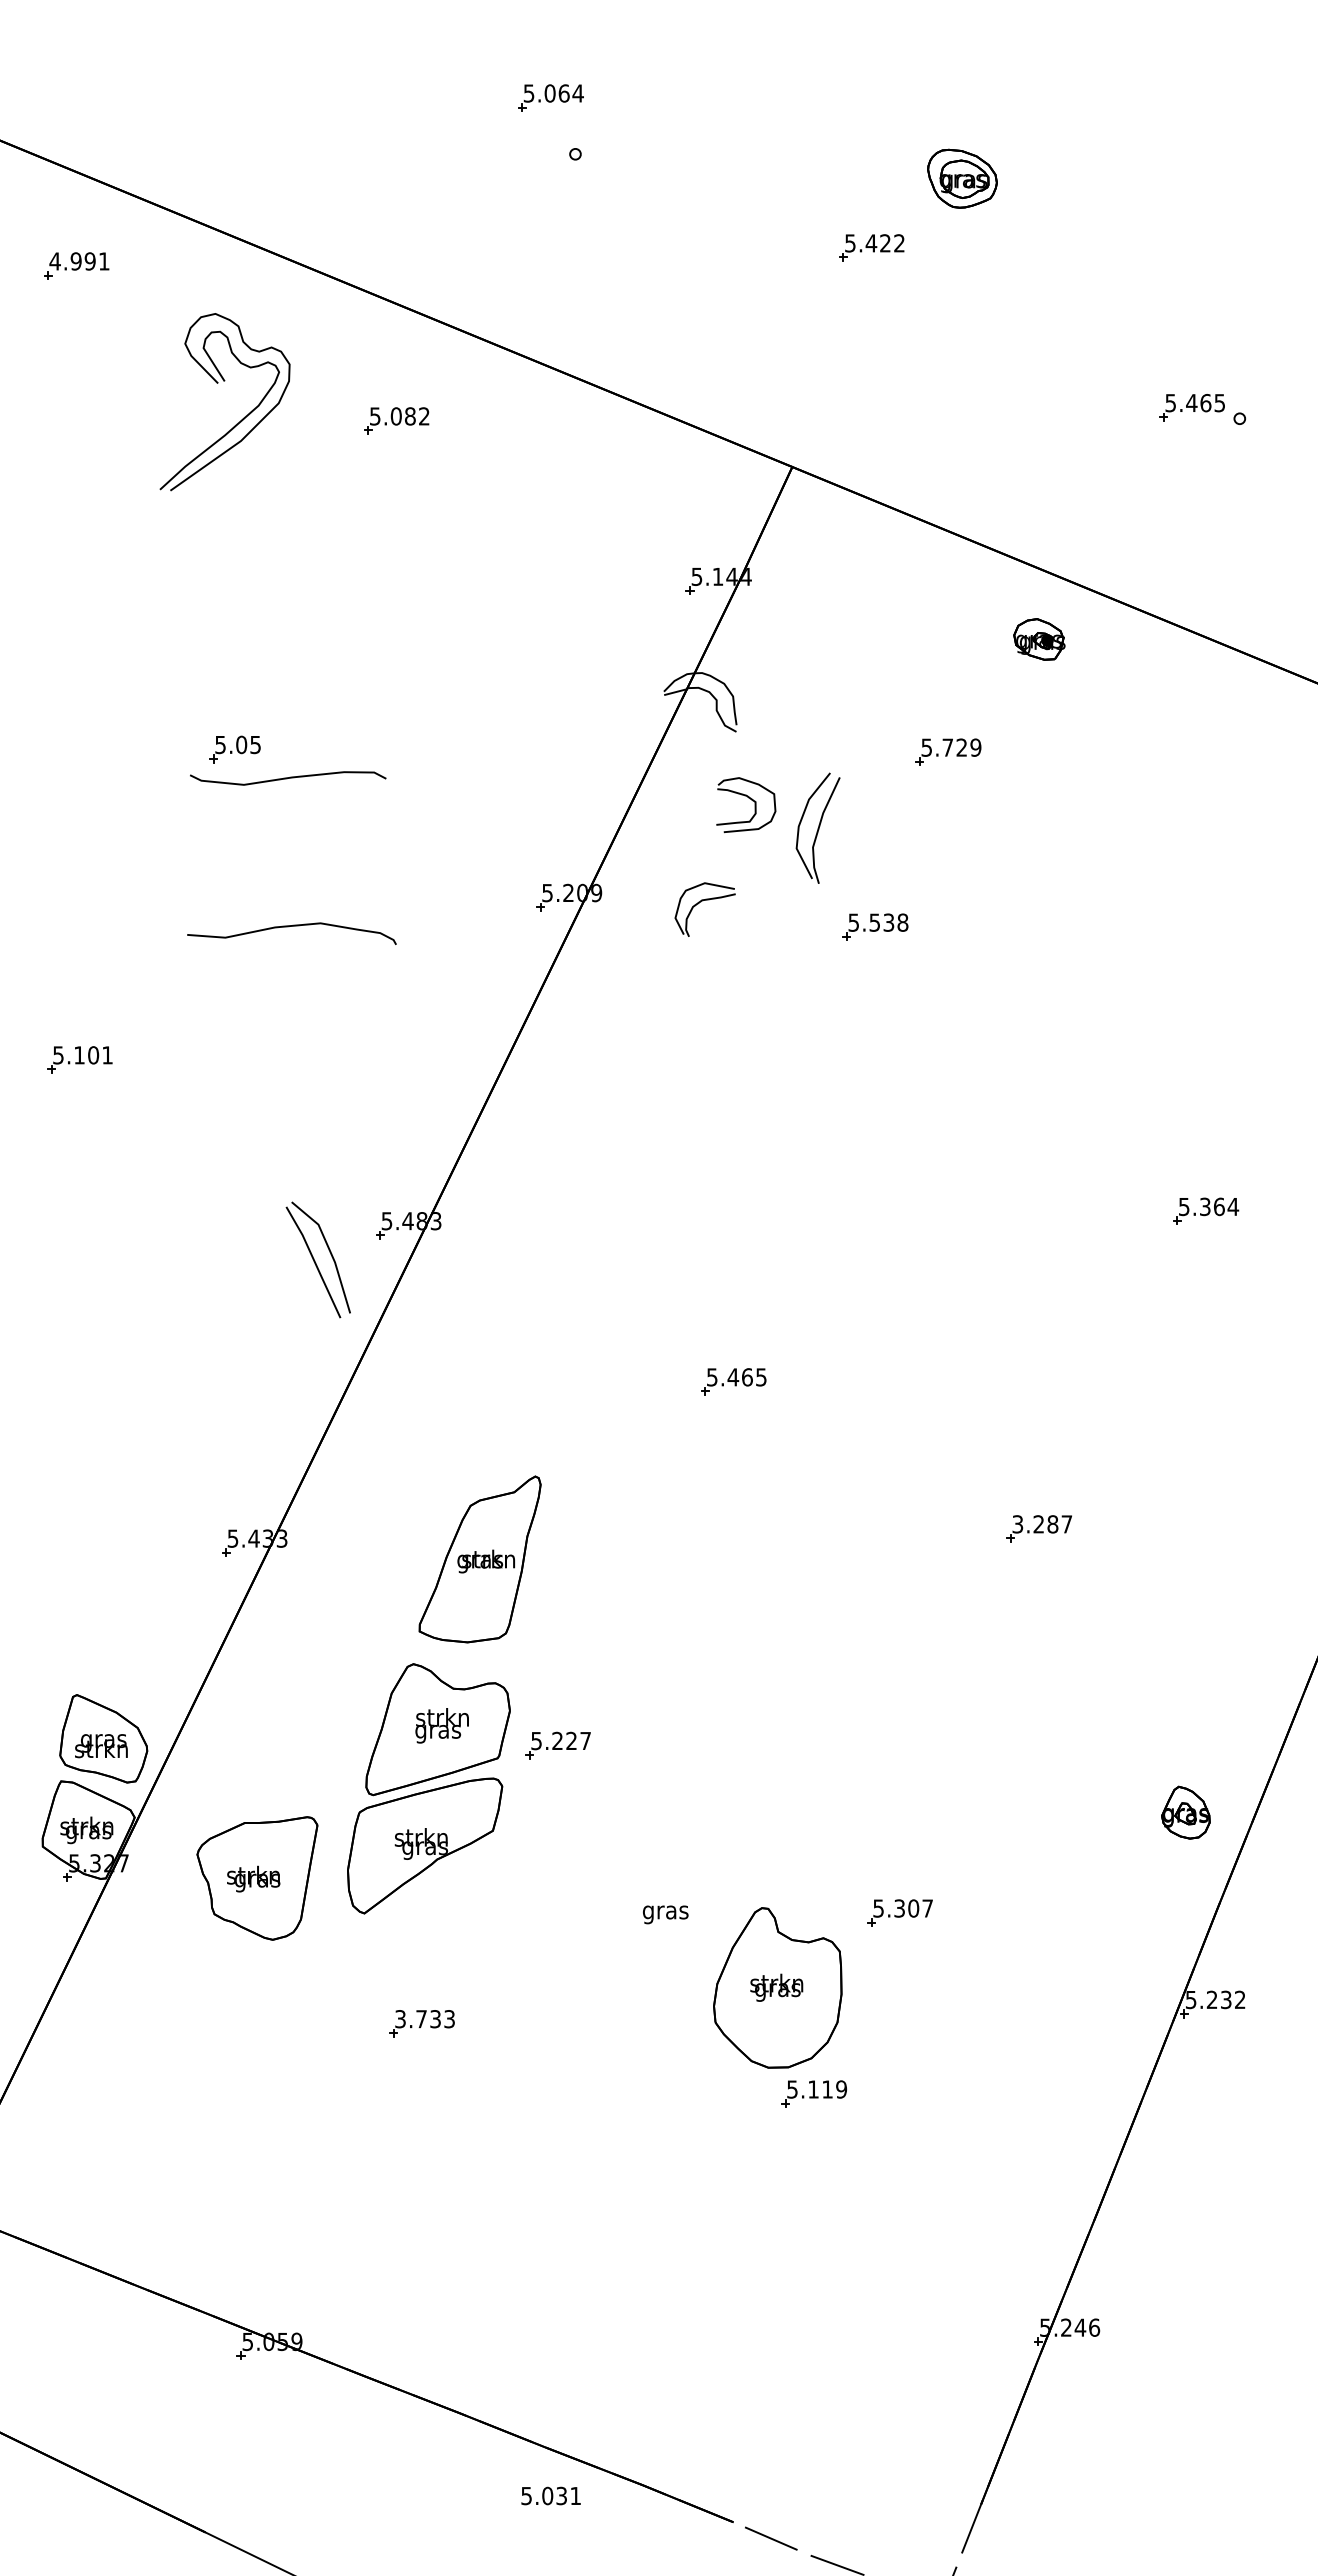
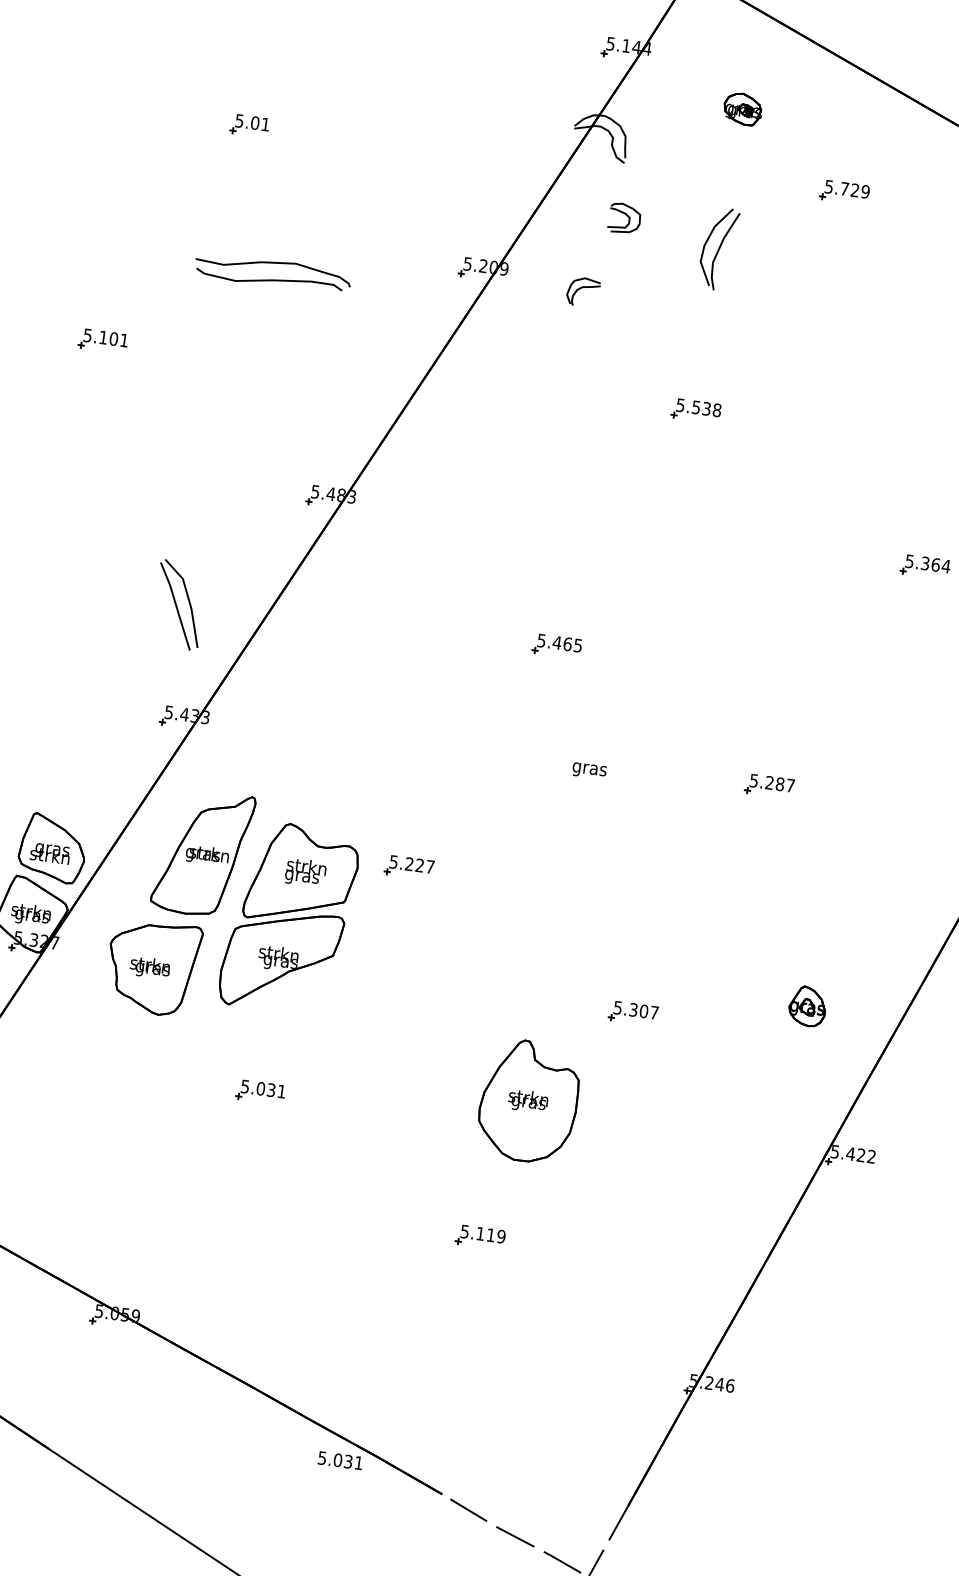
part: (1039, 639) -> (743, 109), moved
text: (255, 745) -> (265, 124), 5.05 -> 5.01
part: (948, 751) -> (844, 191), moved
curve: (288, 778) -> (269, 280), moved
part: (746, 804) -> (624, 218), size x0.71
part: (817, 827) -> (718, 248), moved
part: (705, 909) -> (583, 292), size x0.71
part: (875, 926) -> (696, 410), moved
part: (317, 1259) -> (178, 604), moved
text: (1018, 1523) -> (754, 780), 3.287 -> 5.287
part: (479, 1559) -> (202, 853), moved
part: (557, 1745) -> (408, 867), moved
part: (1185, 1812) -> (807, 1006), moved
part: (899, 1912) -> (633, 1012), moved
text: (665, 1914) -> (589, 770), moved
text: (1218, 1999) -> (855, 1154), 5.232 -> 5.422
text: (424, 2019) -> (263, 1089), 3.733 -> 5.031
part: (814, 2093) -> (480, 1236), moved
text: (550, 2495) -> (340, 1460), moved

